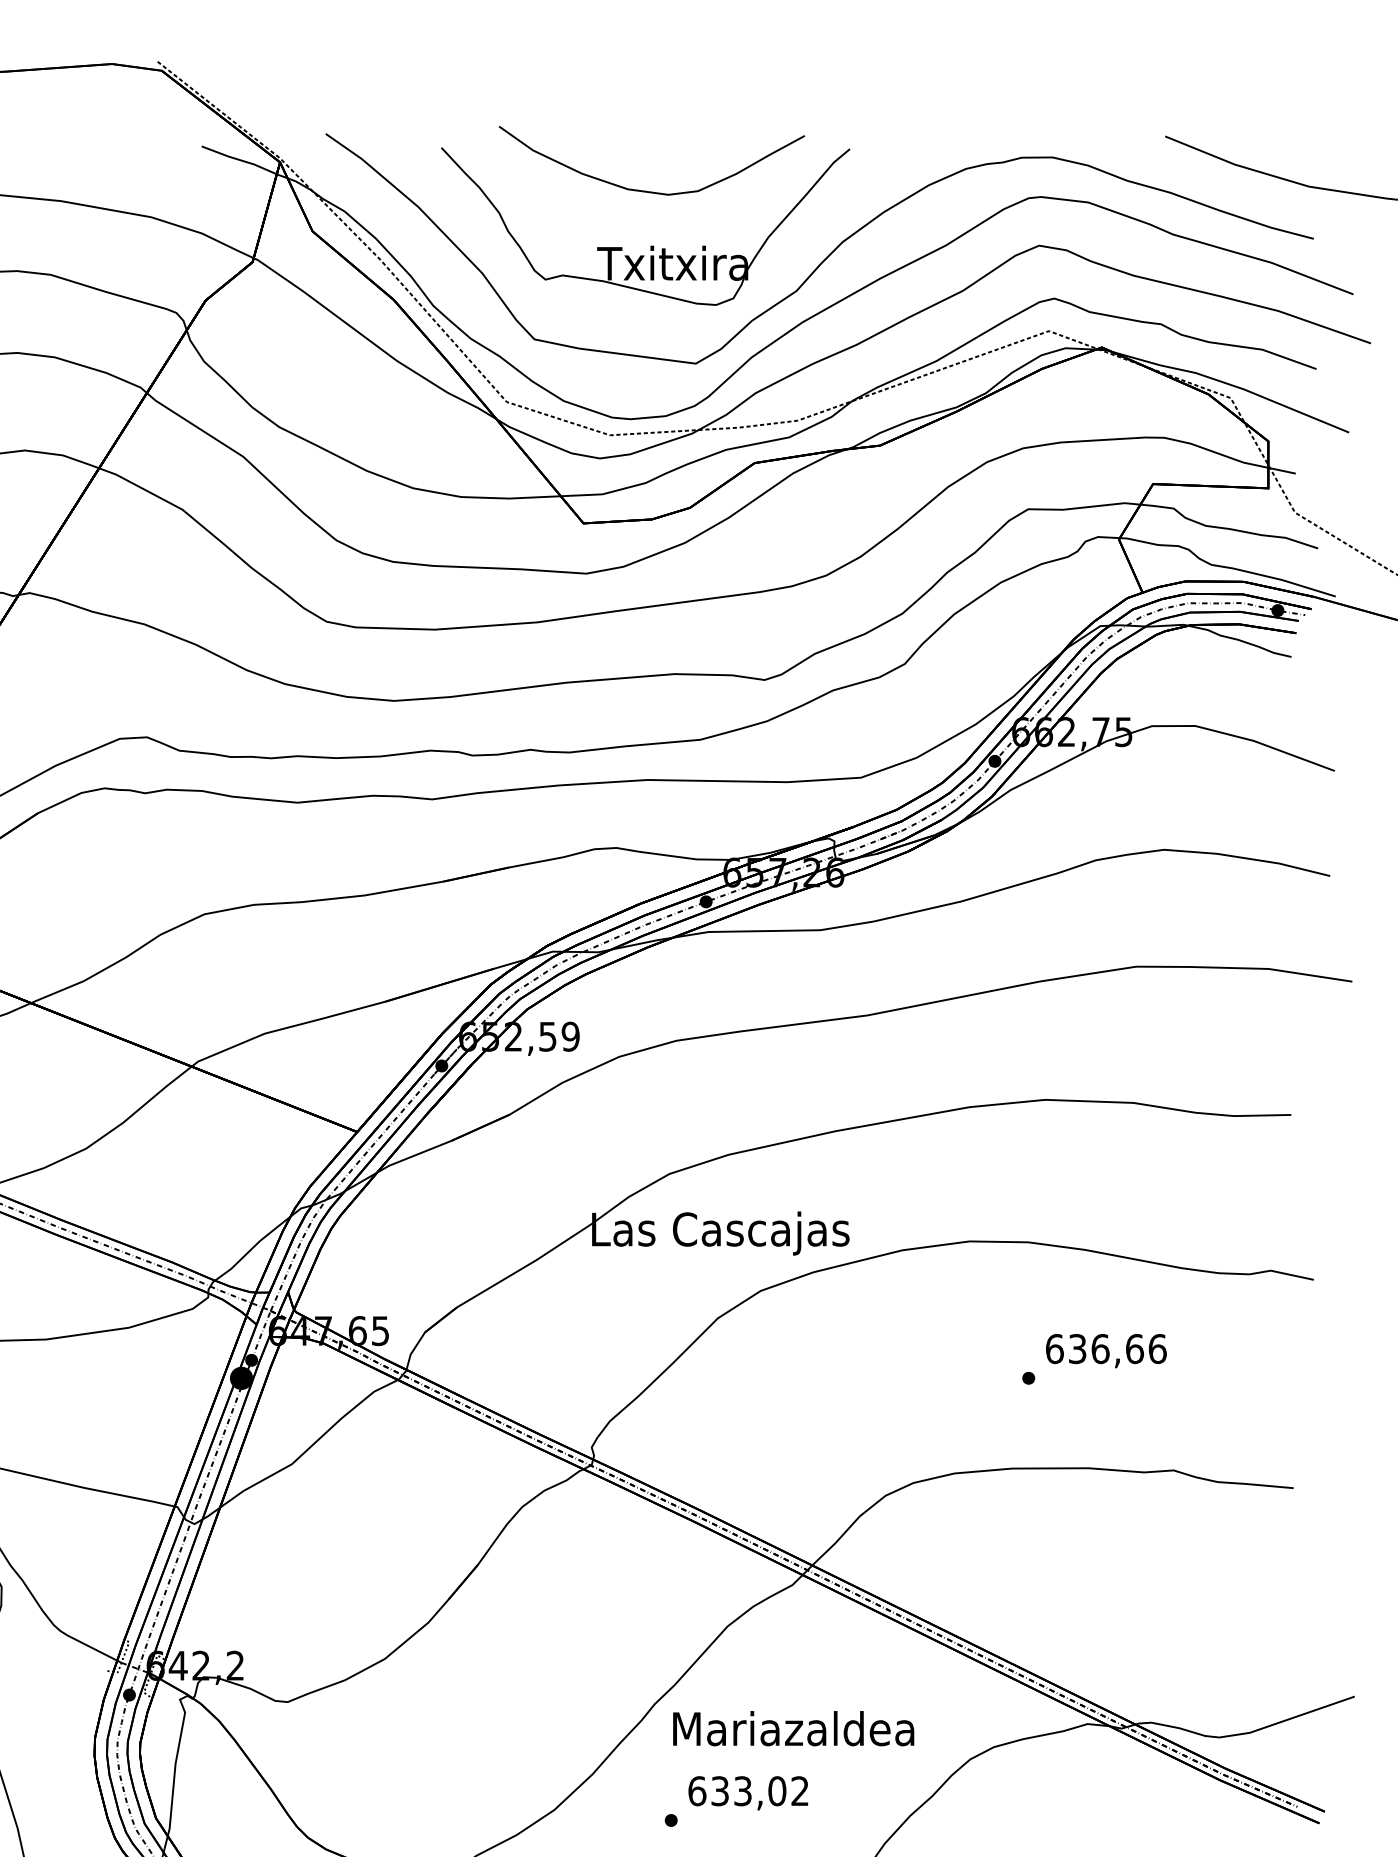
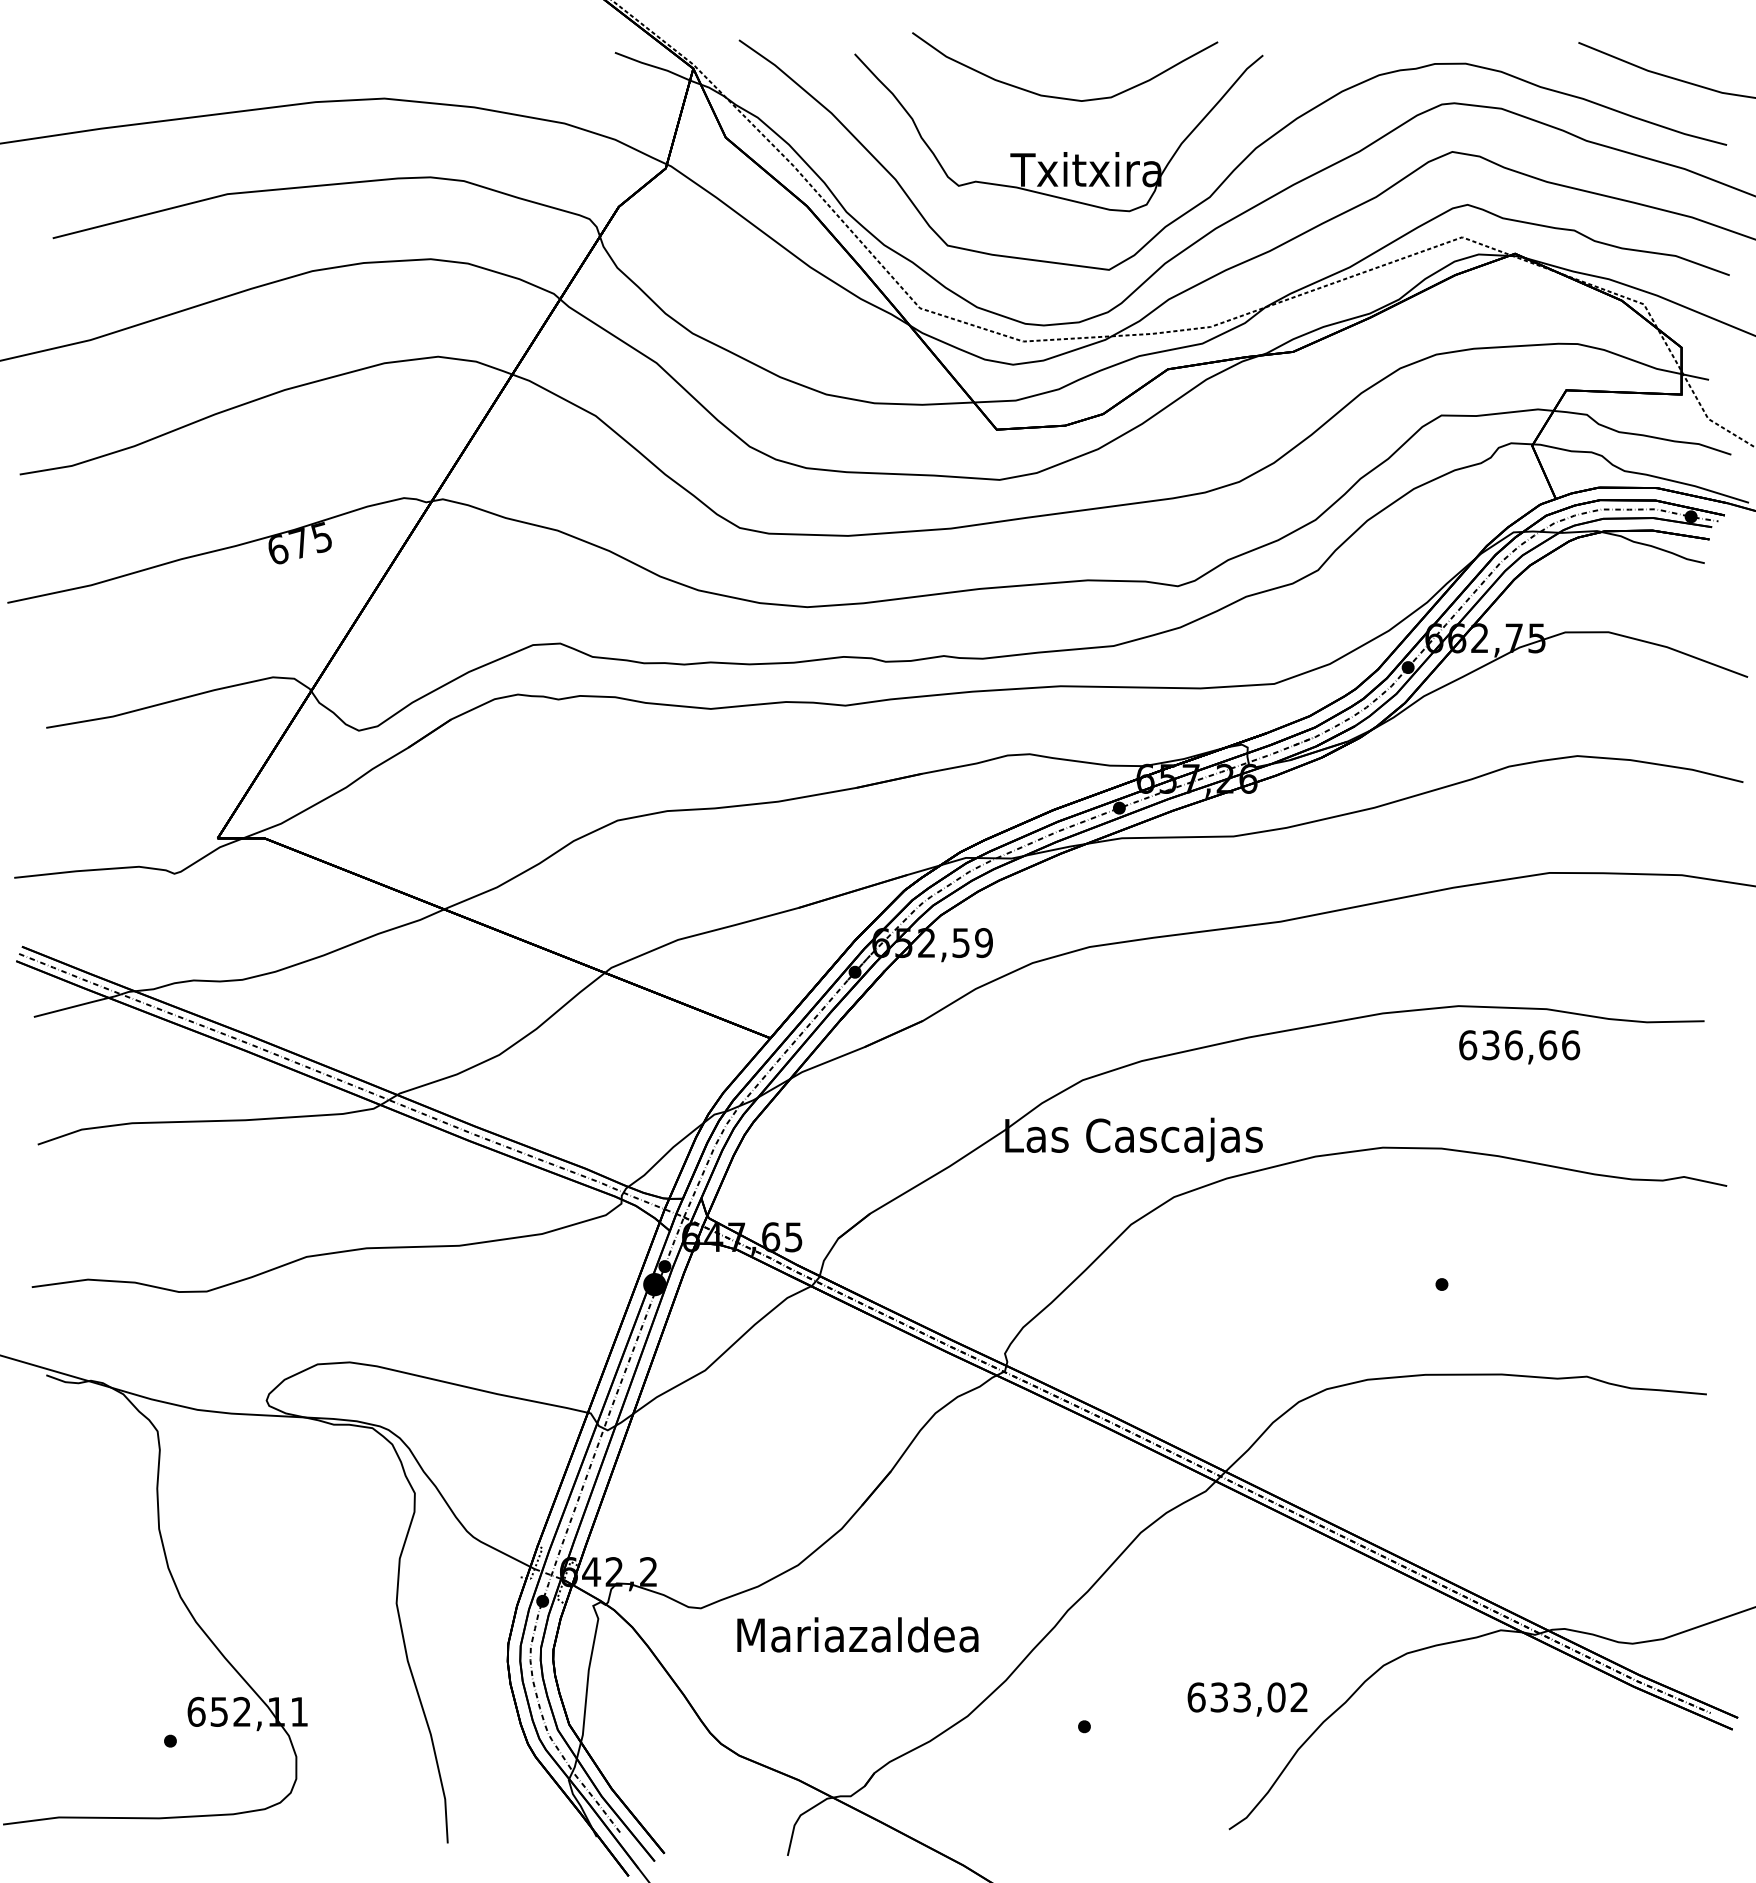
text: (1106, 1351) -> (1519, 1047), moved
text: (793, 1728) -> (857, 1634), moved
text: (748, 1793) -> (1247, 1699), moved

